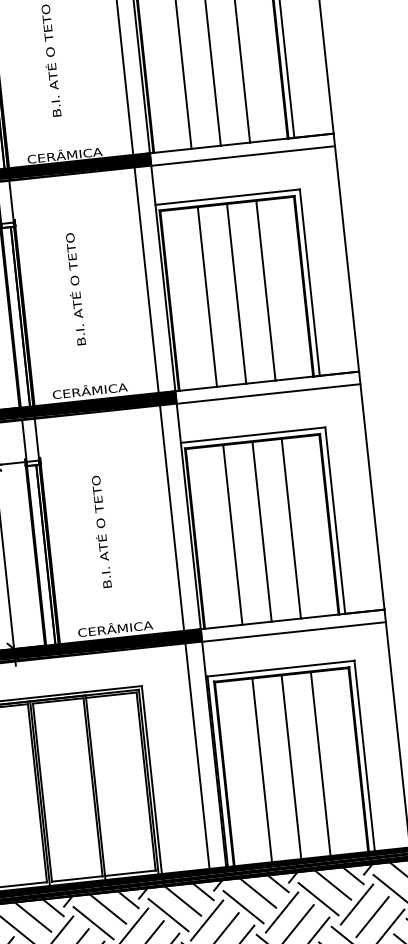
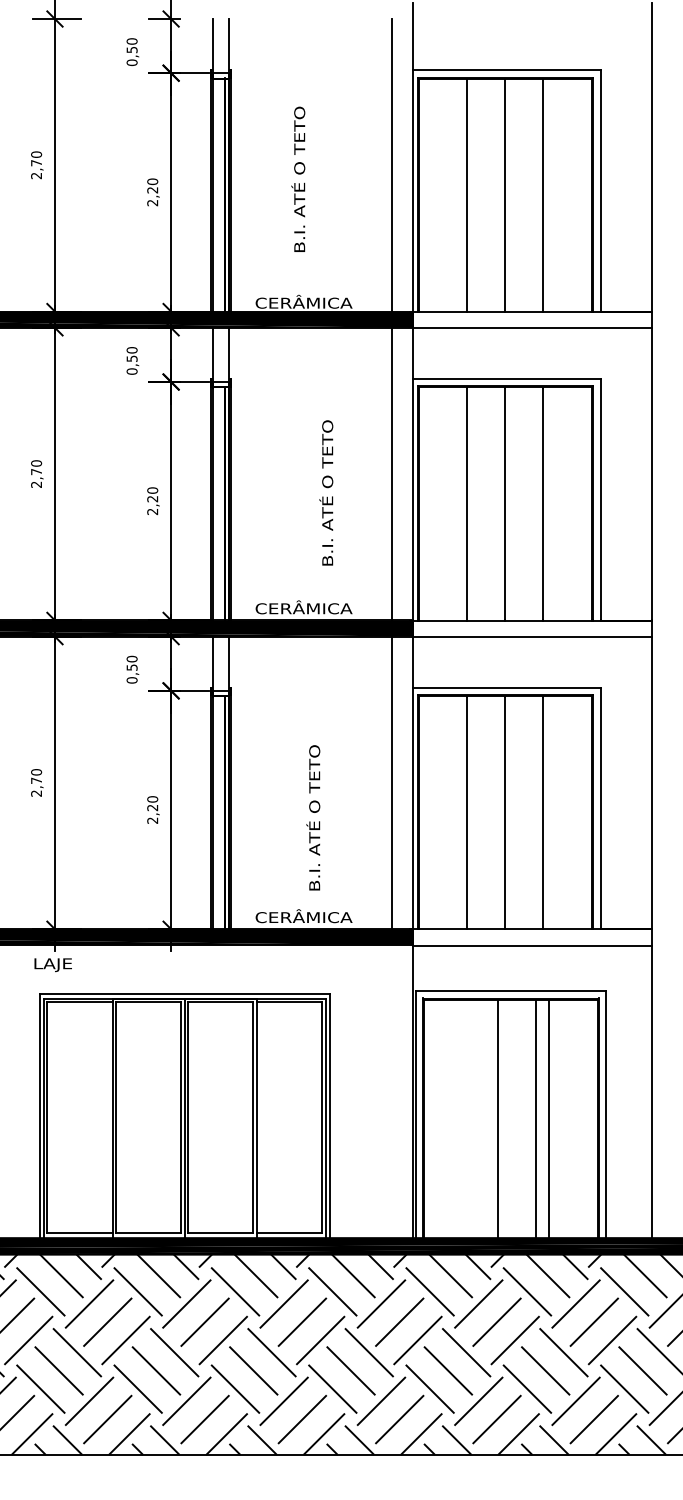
text: (74, 288) -> (326, 492), moved
text: (100, 531) -> (313, 817), moved
line: (197, 755) -> (391, 1091), removed
line: (291, 766) -> (535, 1118), moved
line: (261, 770) -> (497, 1118), moved

